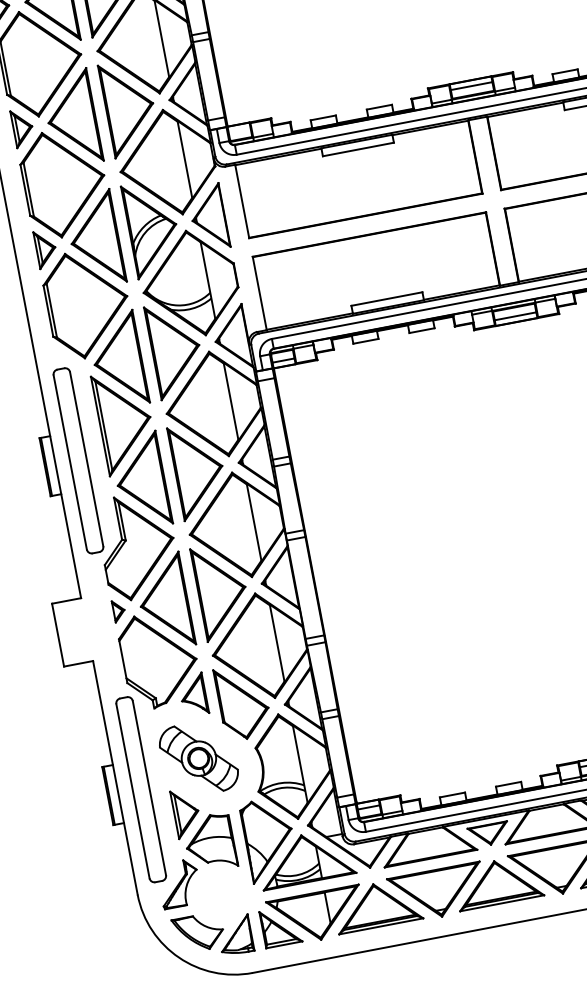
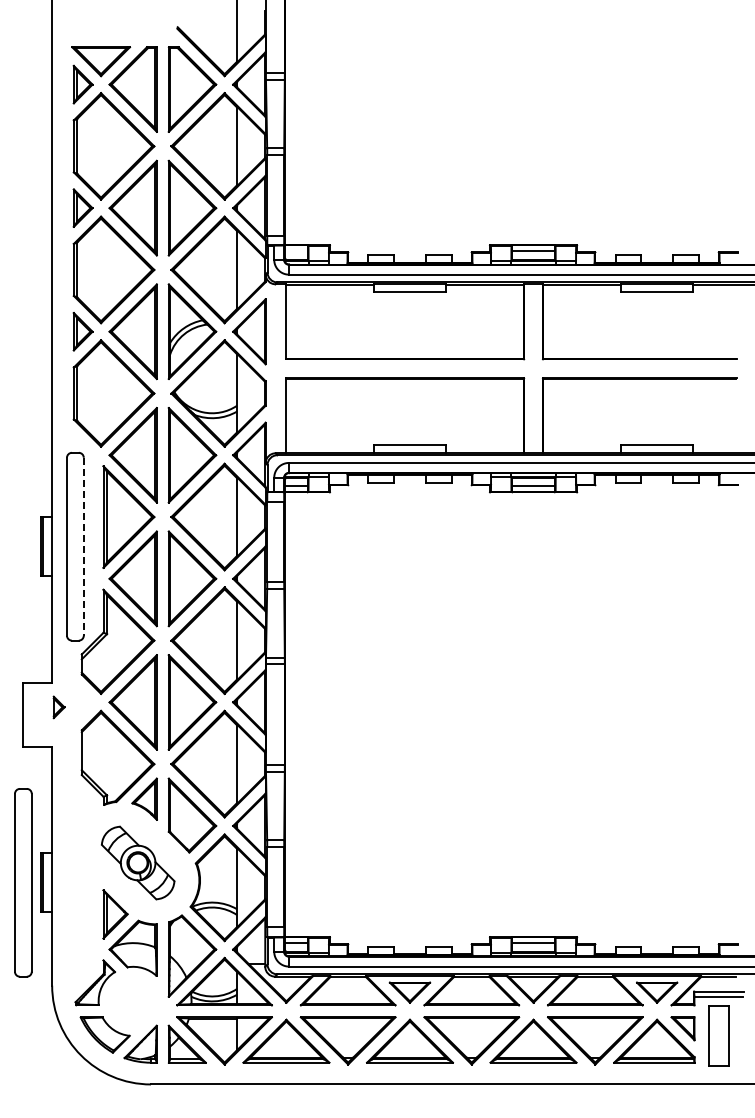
line: (86, 459) -> (83, 546), solid -> dashed
part: (118, 611) -> (58, 707), moved
part: (141, 789) -> (23, 882), moved

